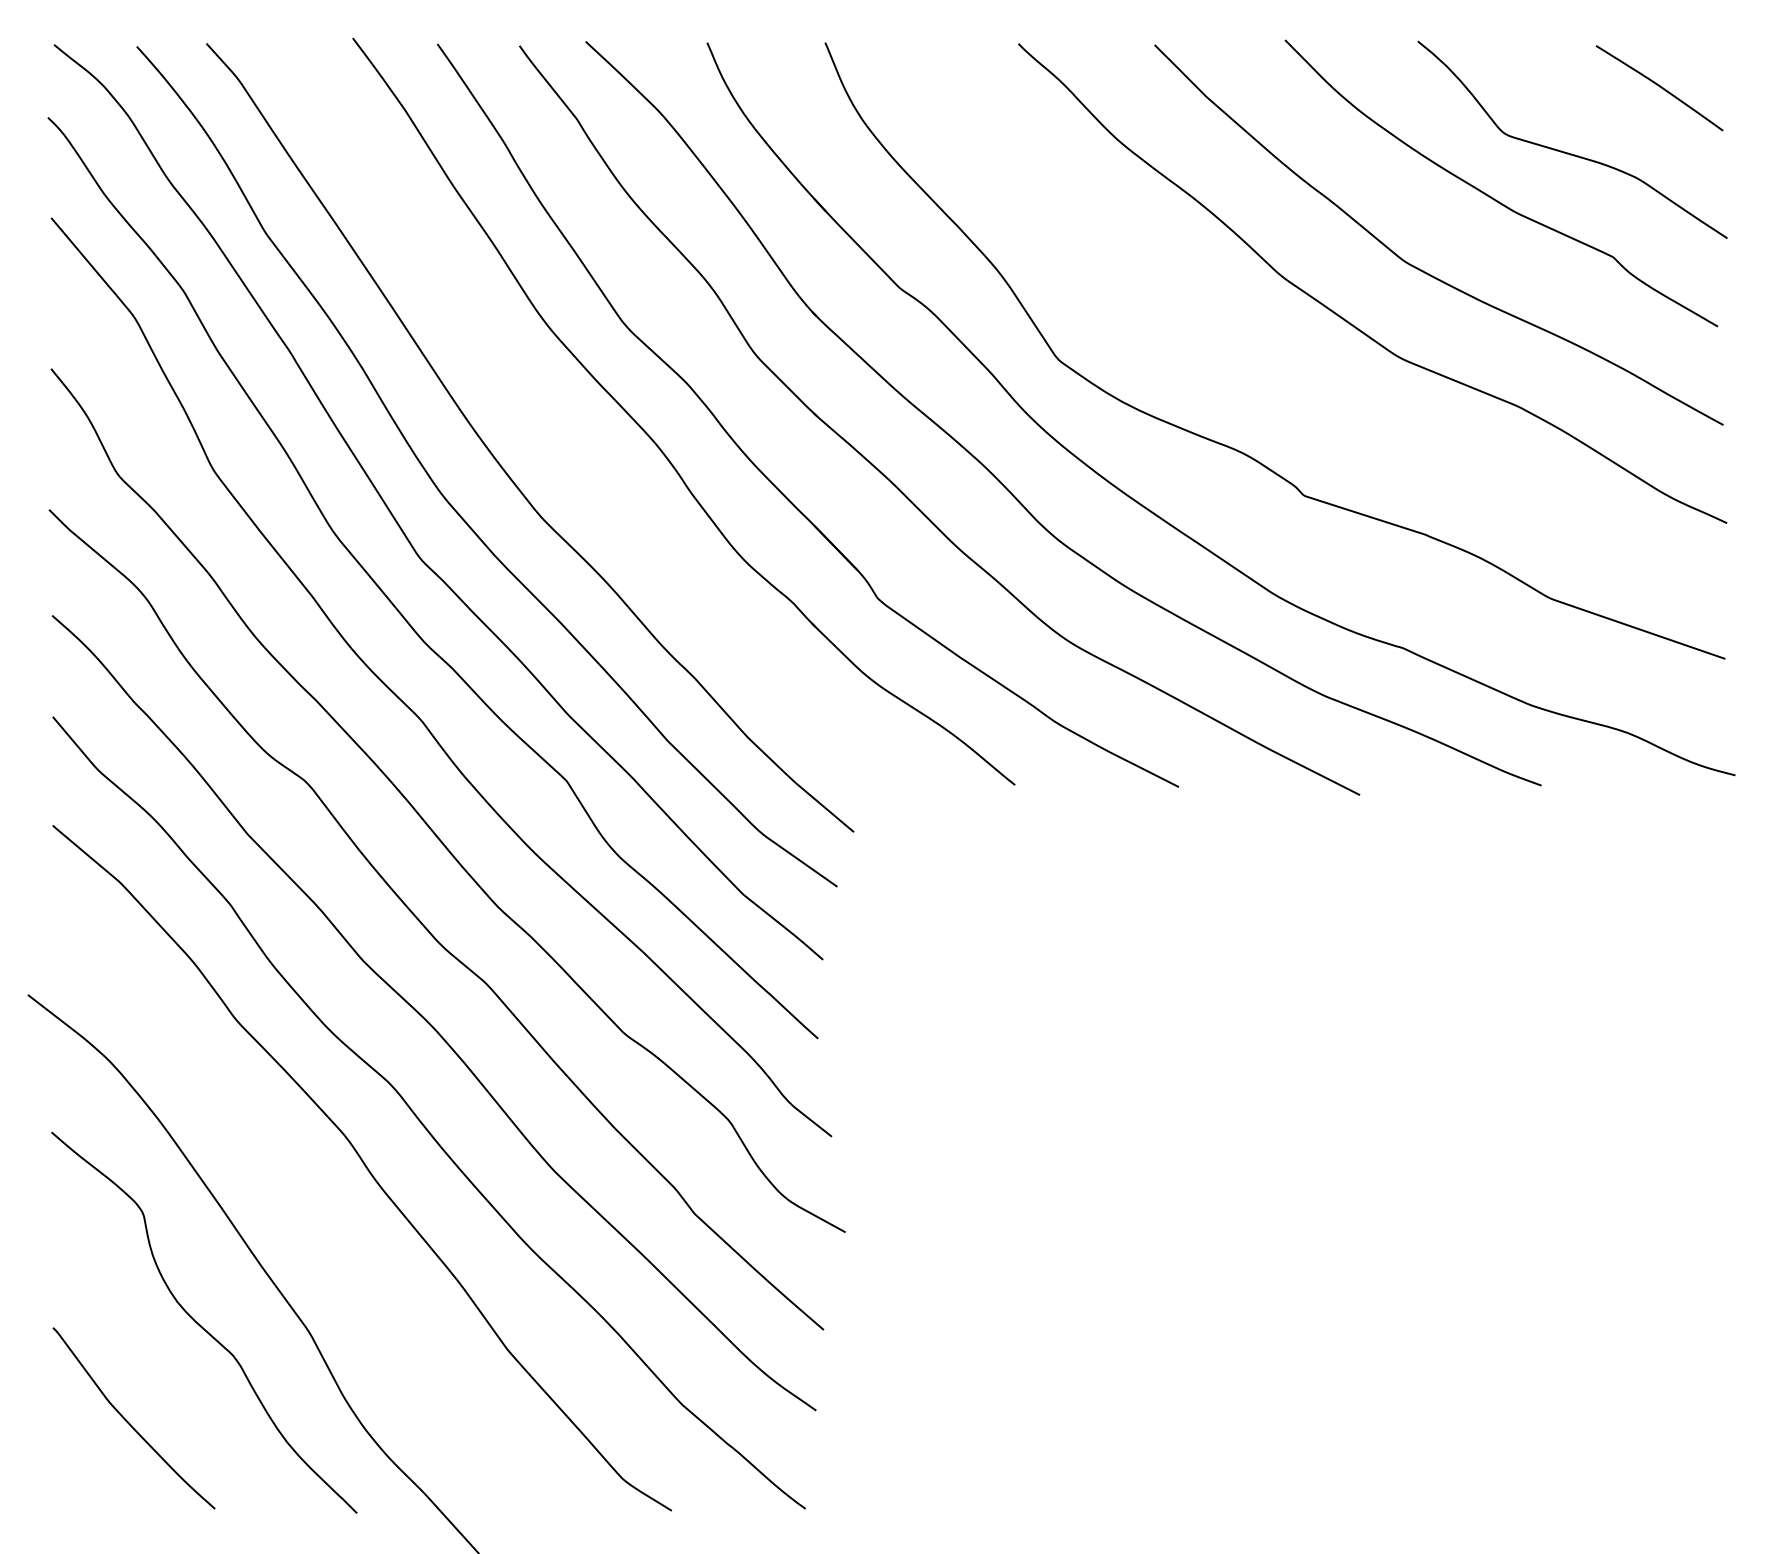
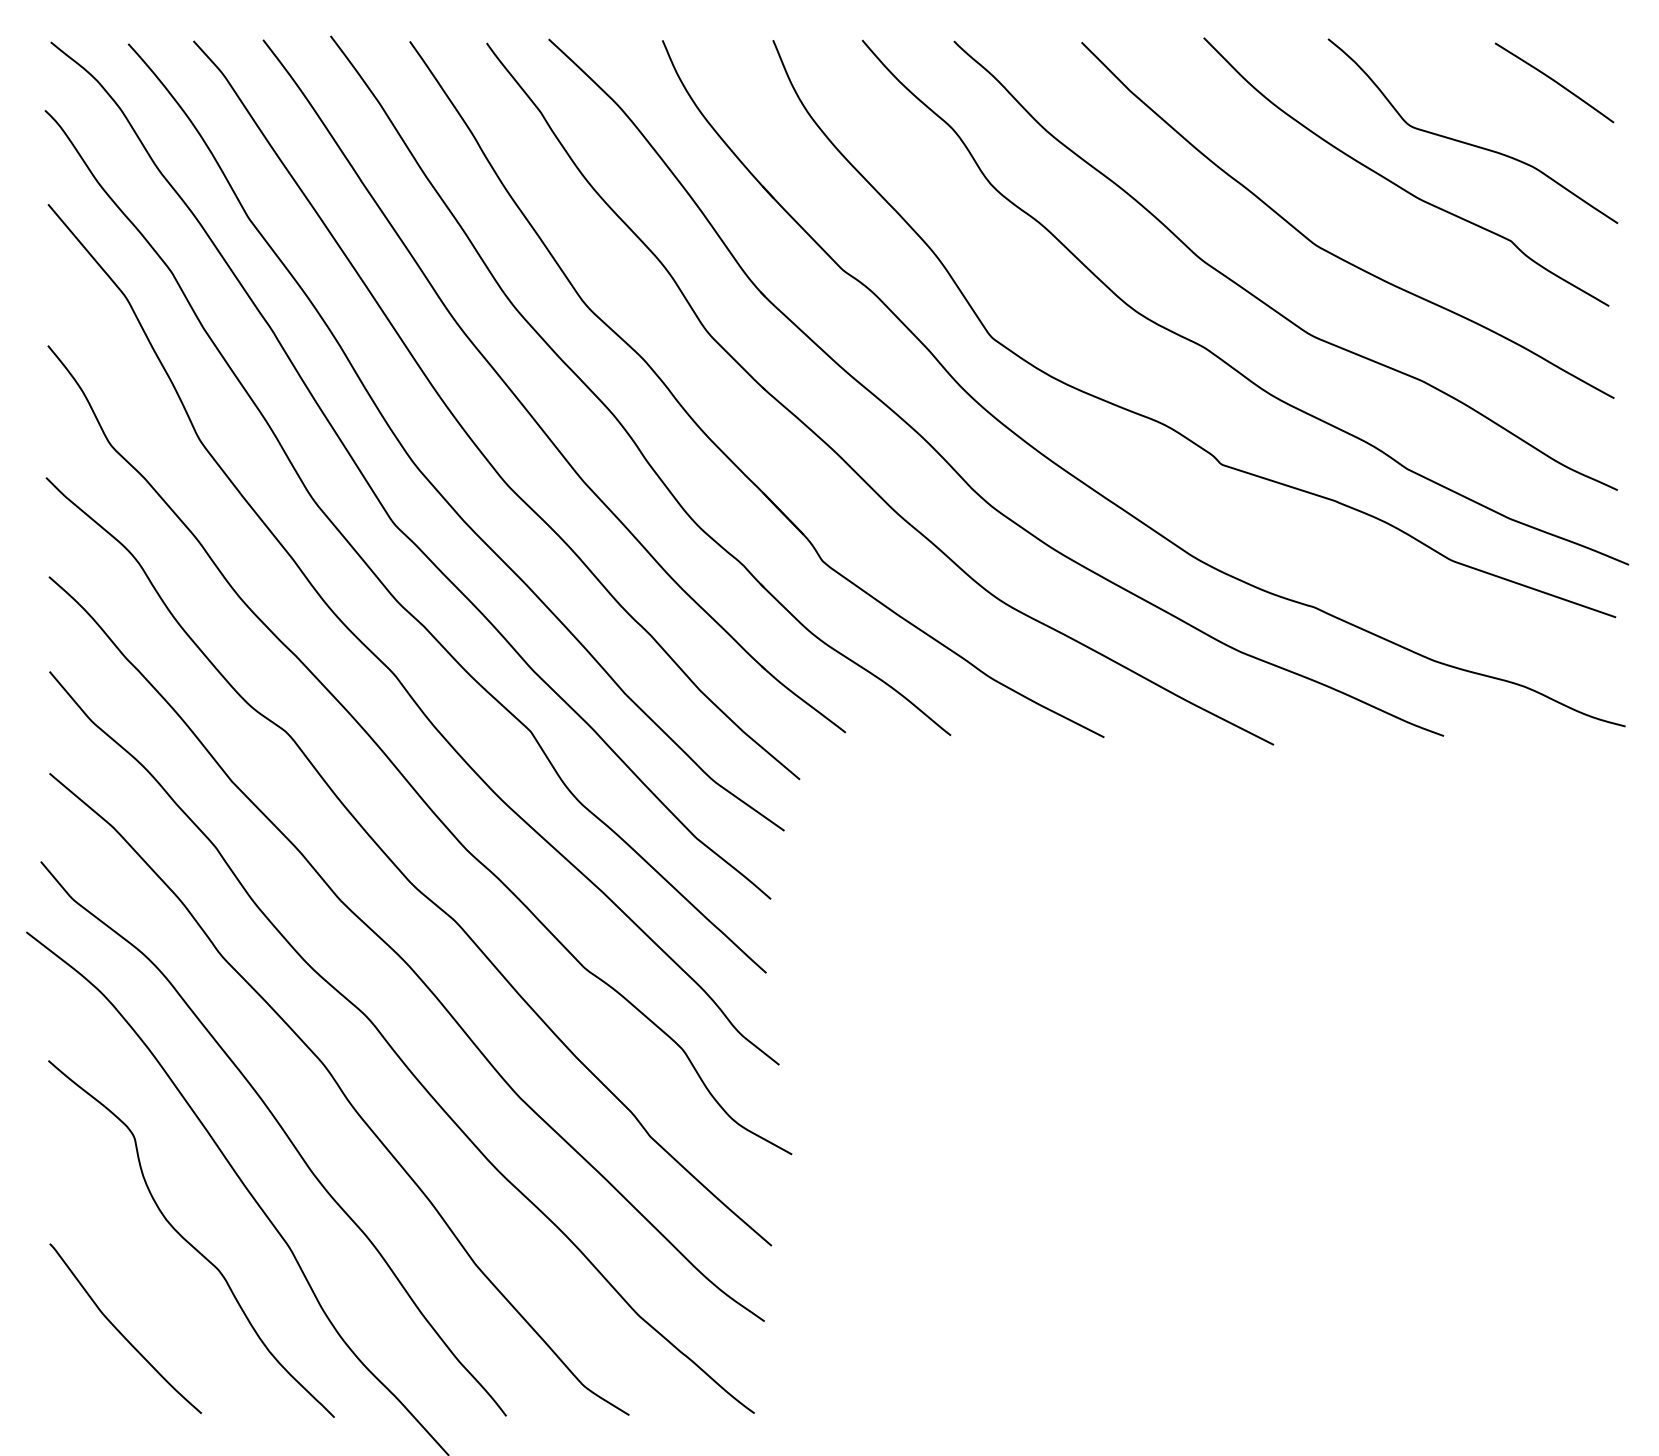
curve: (1294, 375) -> (1212, 351), added
part: (560, 433) -> (525, 406), added
curve: (302, 1208) -> (283, 1132), added

